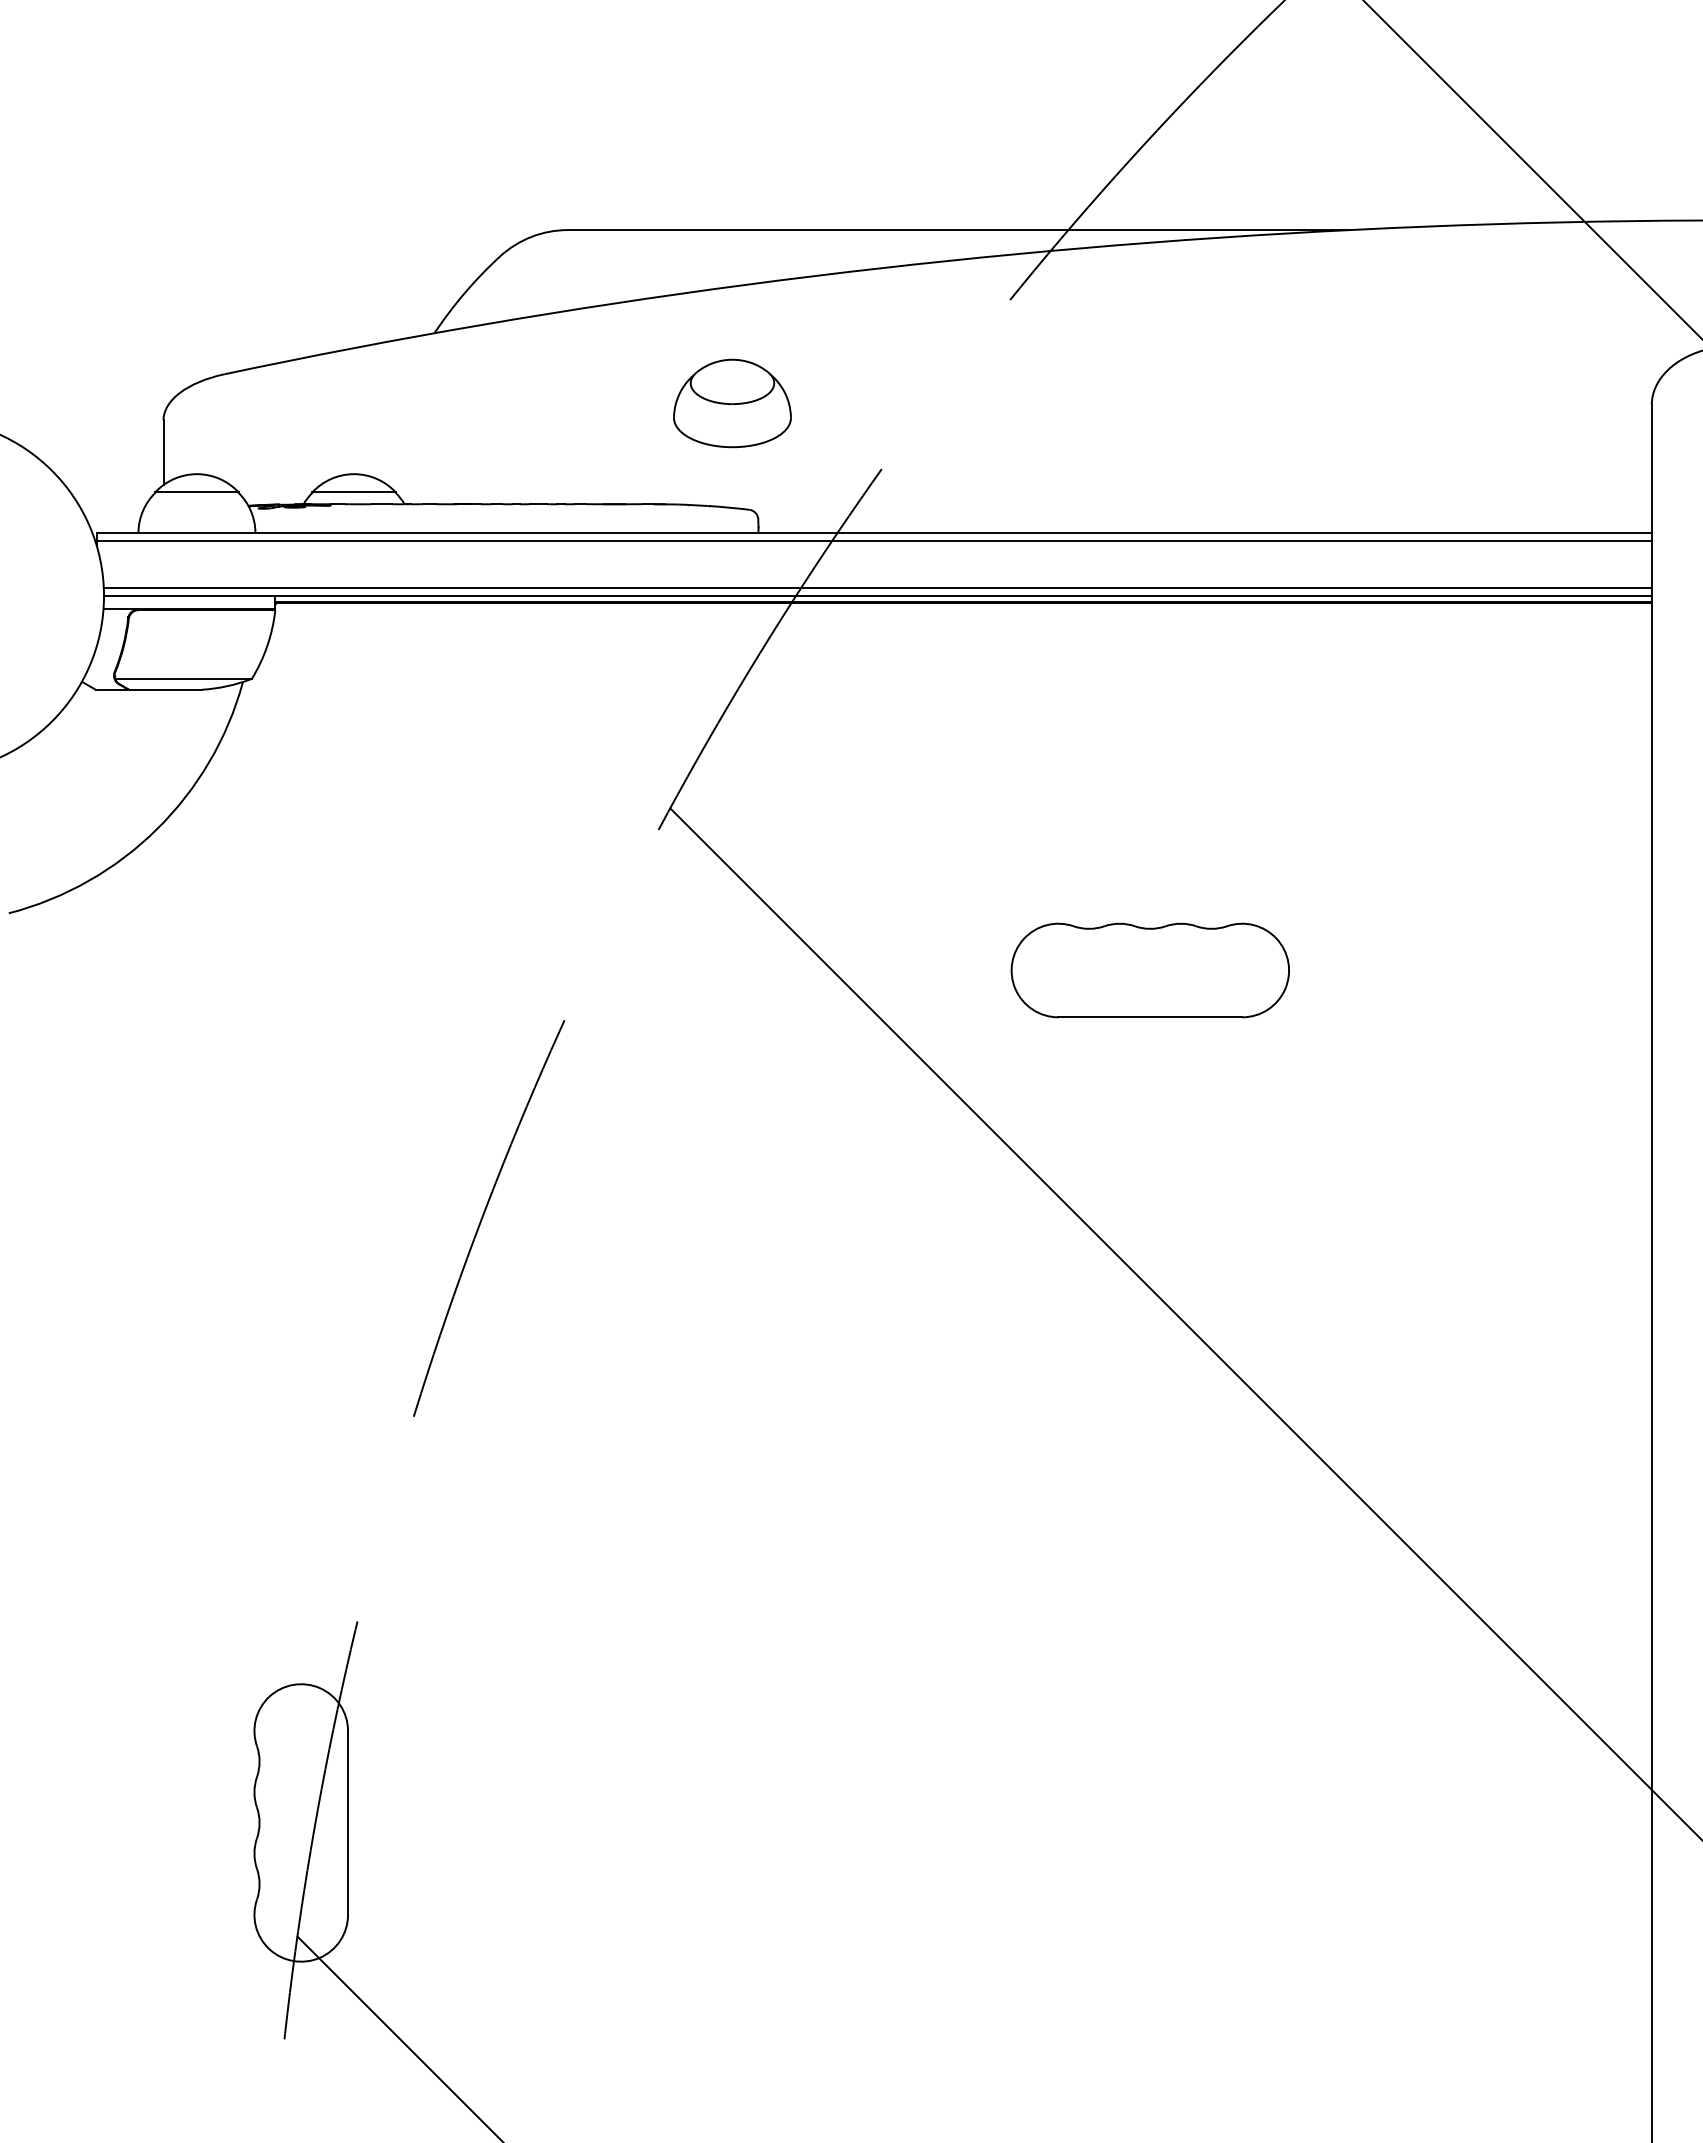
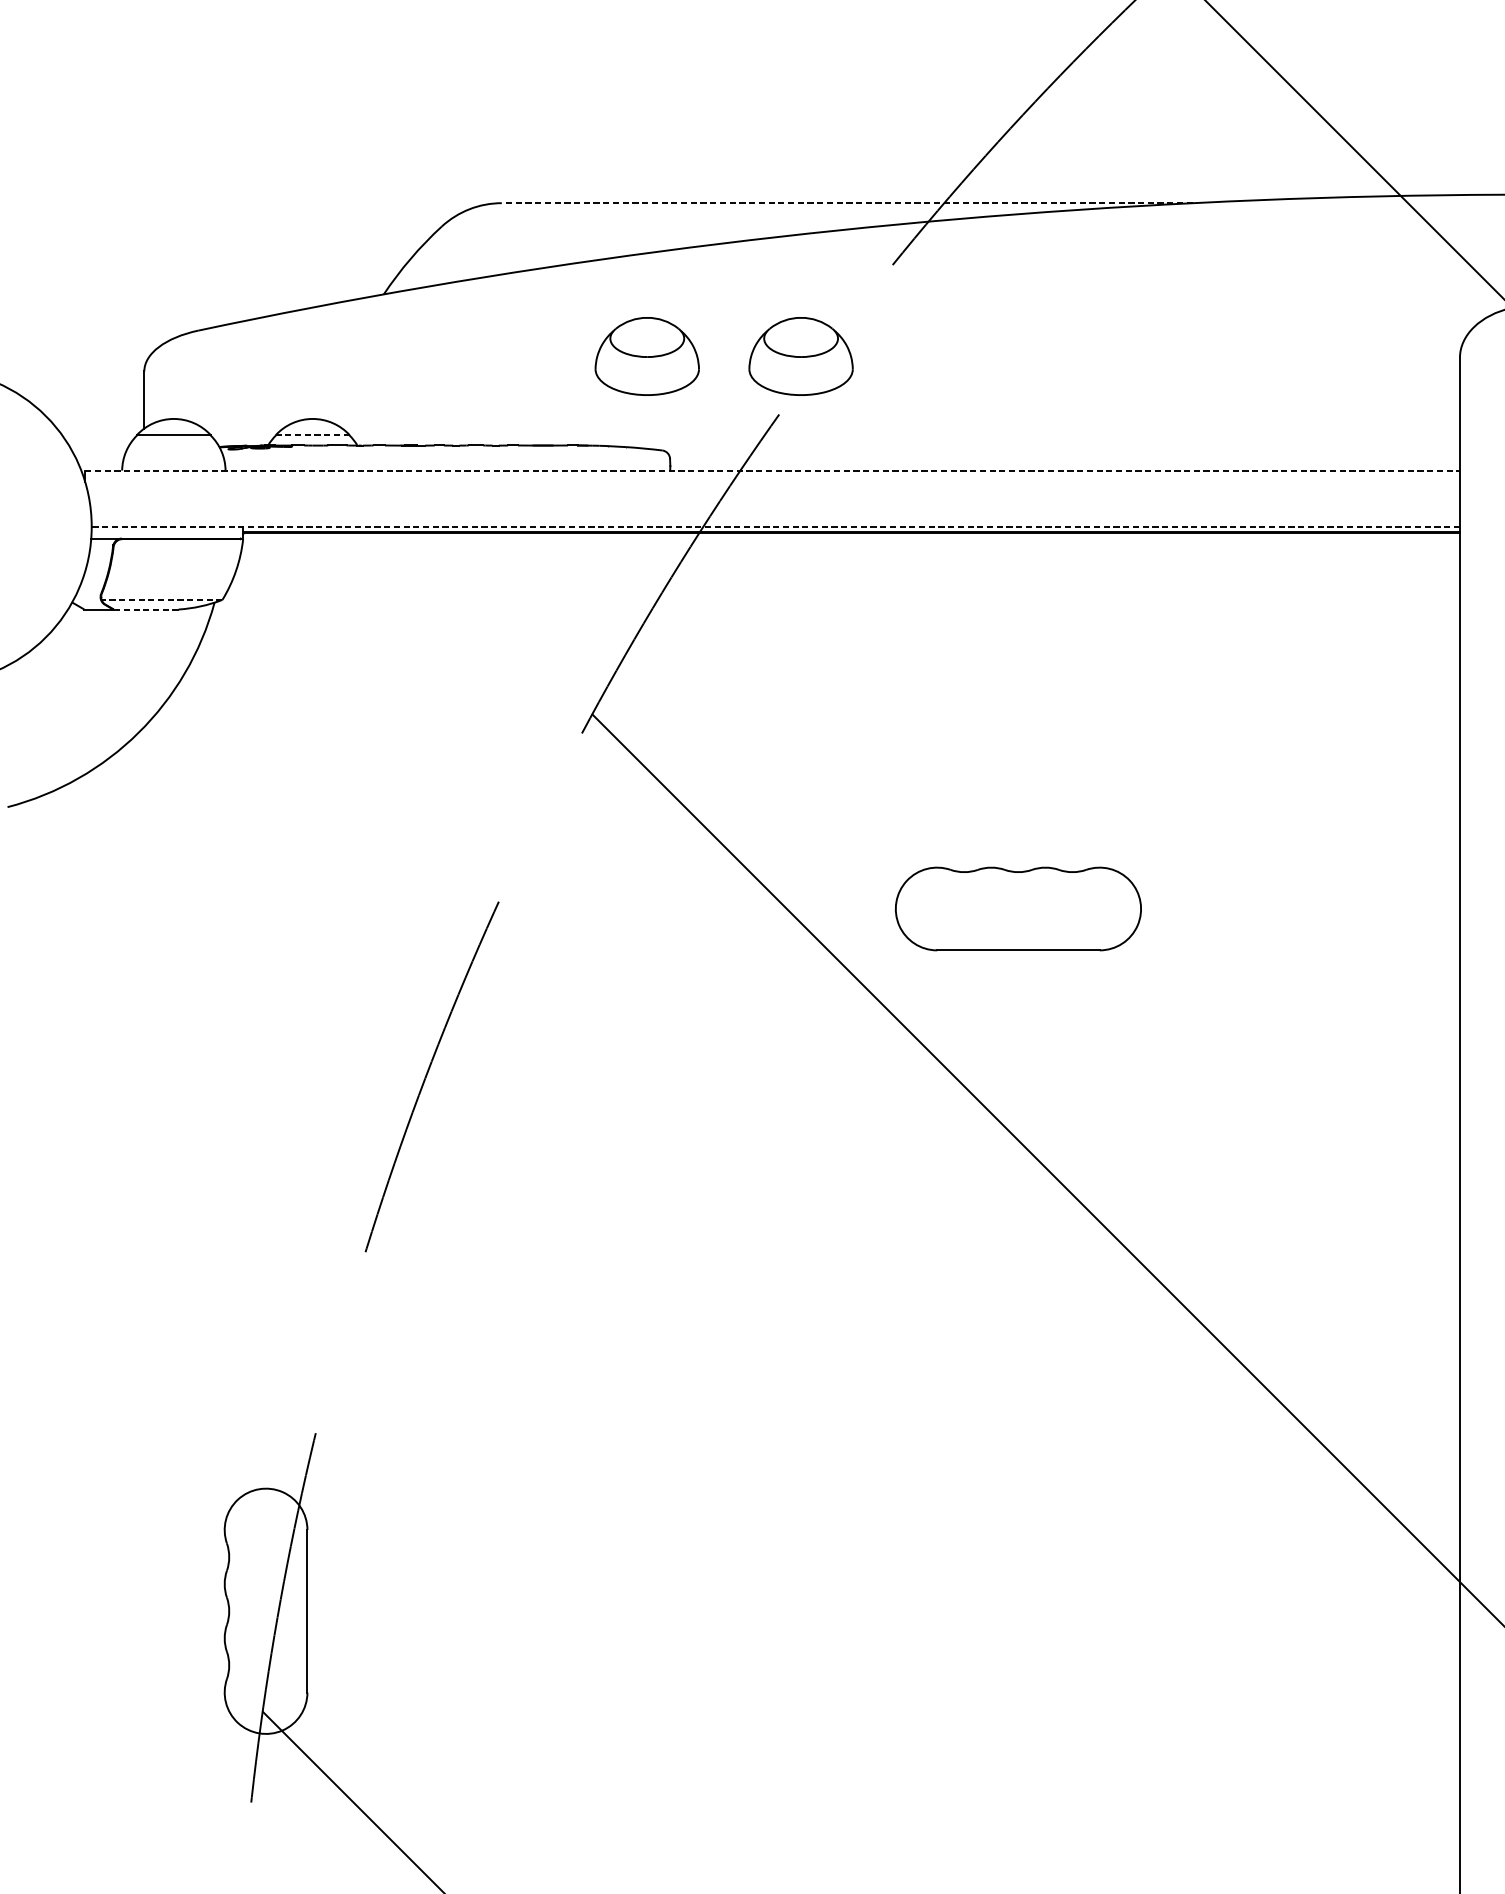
line: (958, 230) -> (847, 203), solid -> dashed
part: (906, 403) -> (801, 356), added
line: (354, 492) -> (313, 435), solid -> dashed
line: (874, 532) -> (772, 470), solid -> dashed
line: (873, 540) -> (771, 477), removed
line: (877, 587) -> (775, 519), removed
line: (877, 596) -> (775, 527), solid -> dashed
line: (183, 678) -> (161, 599), solid -> dashed
line: (165, 689) -> (146, 609), solid -> dashed
part: (1149, 970) -> (1017, 908), moved

